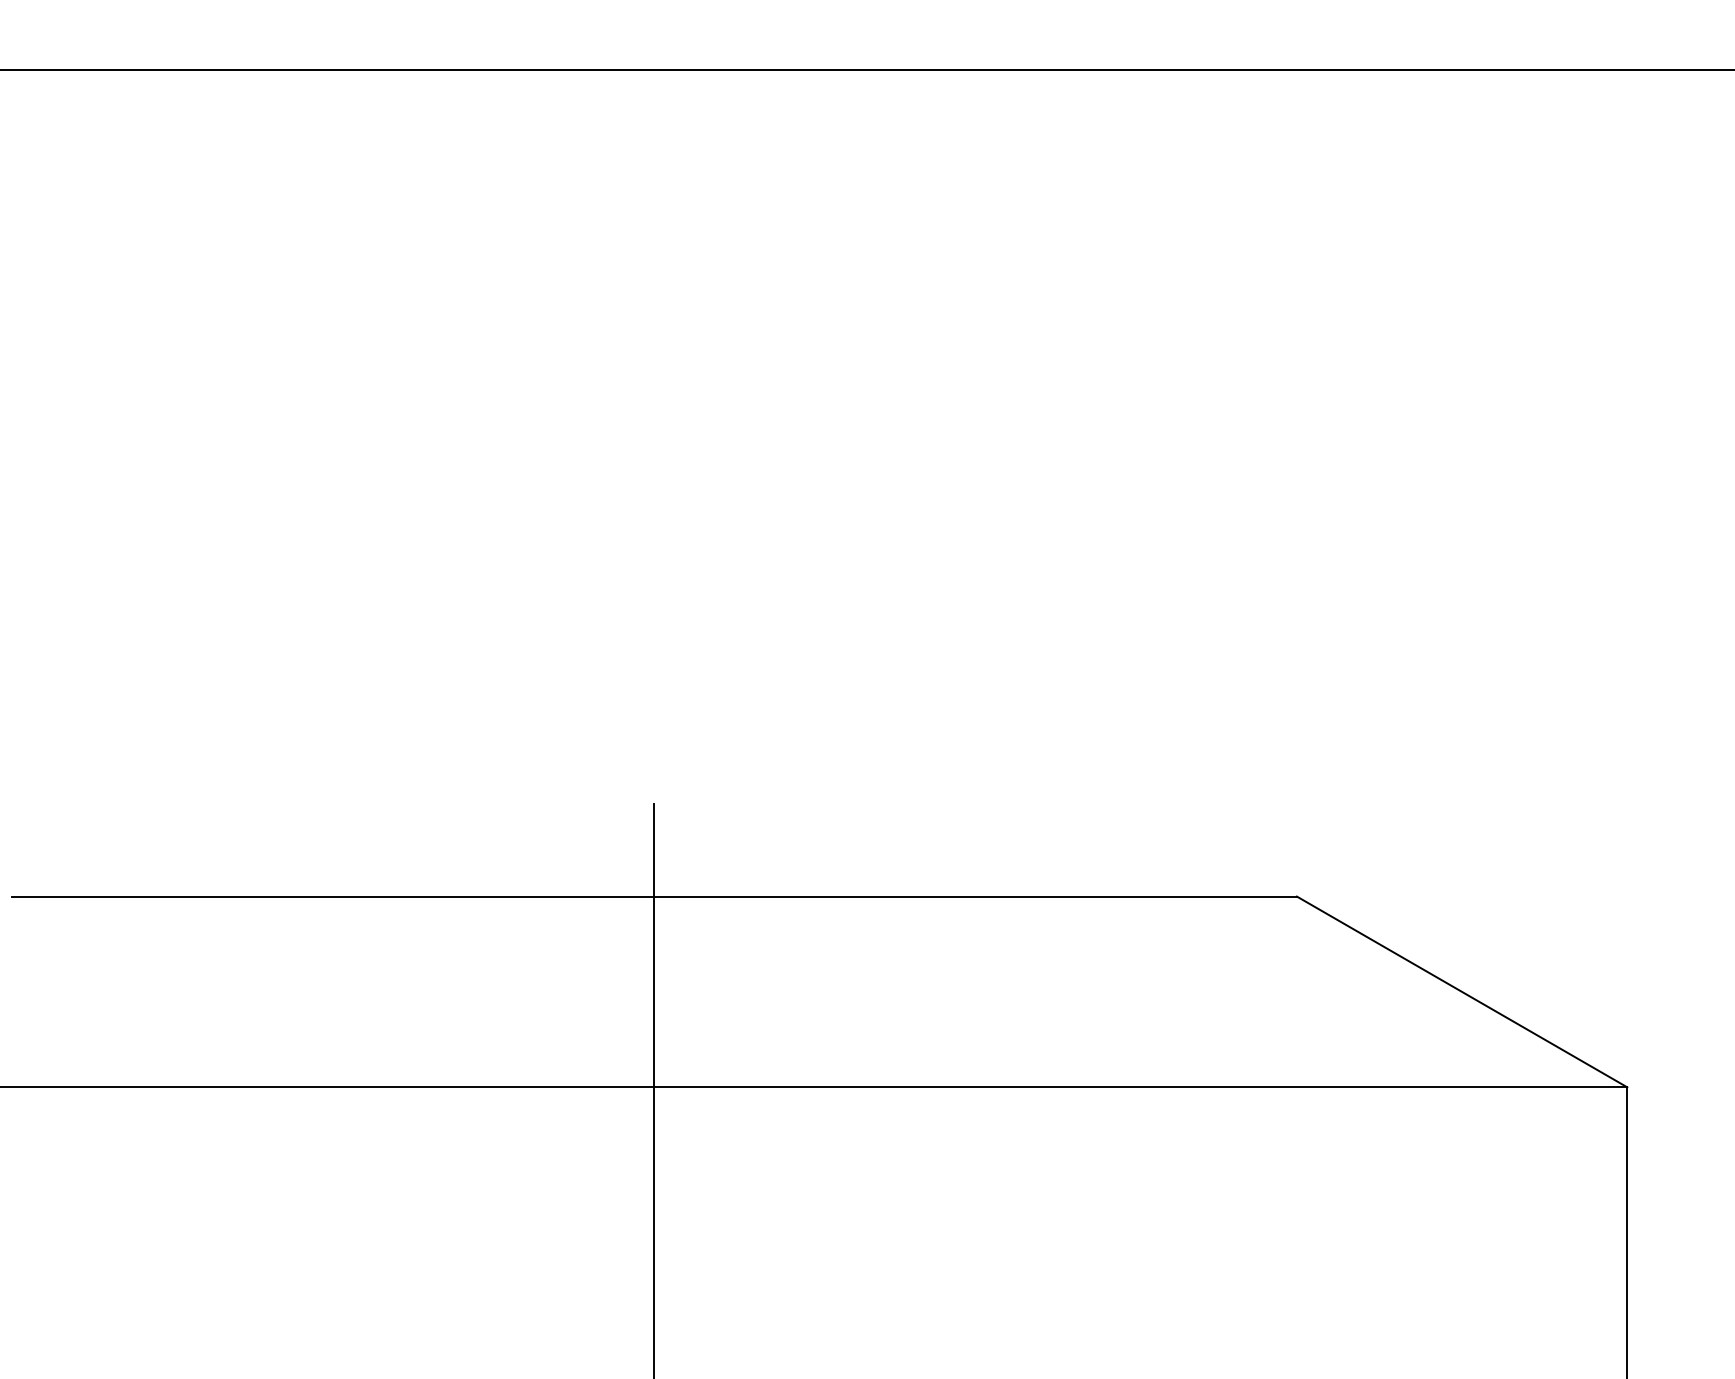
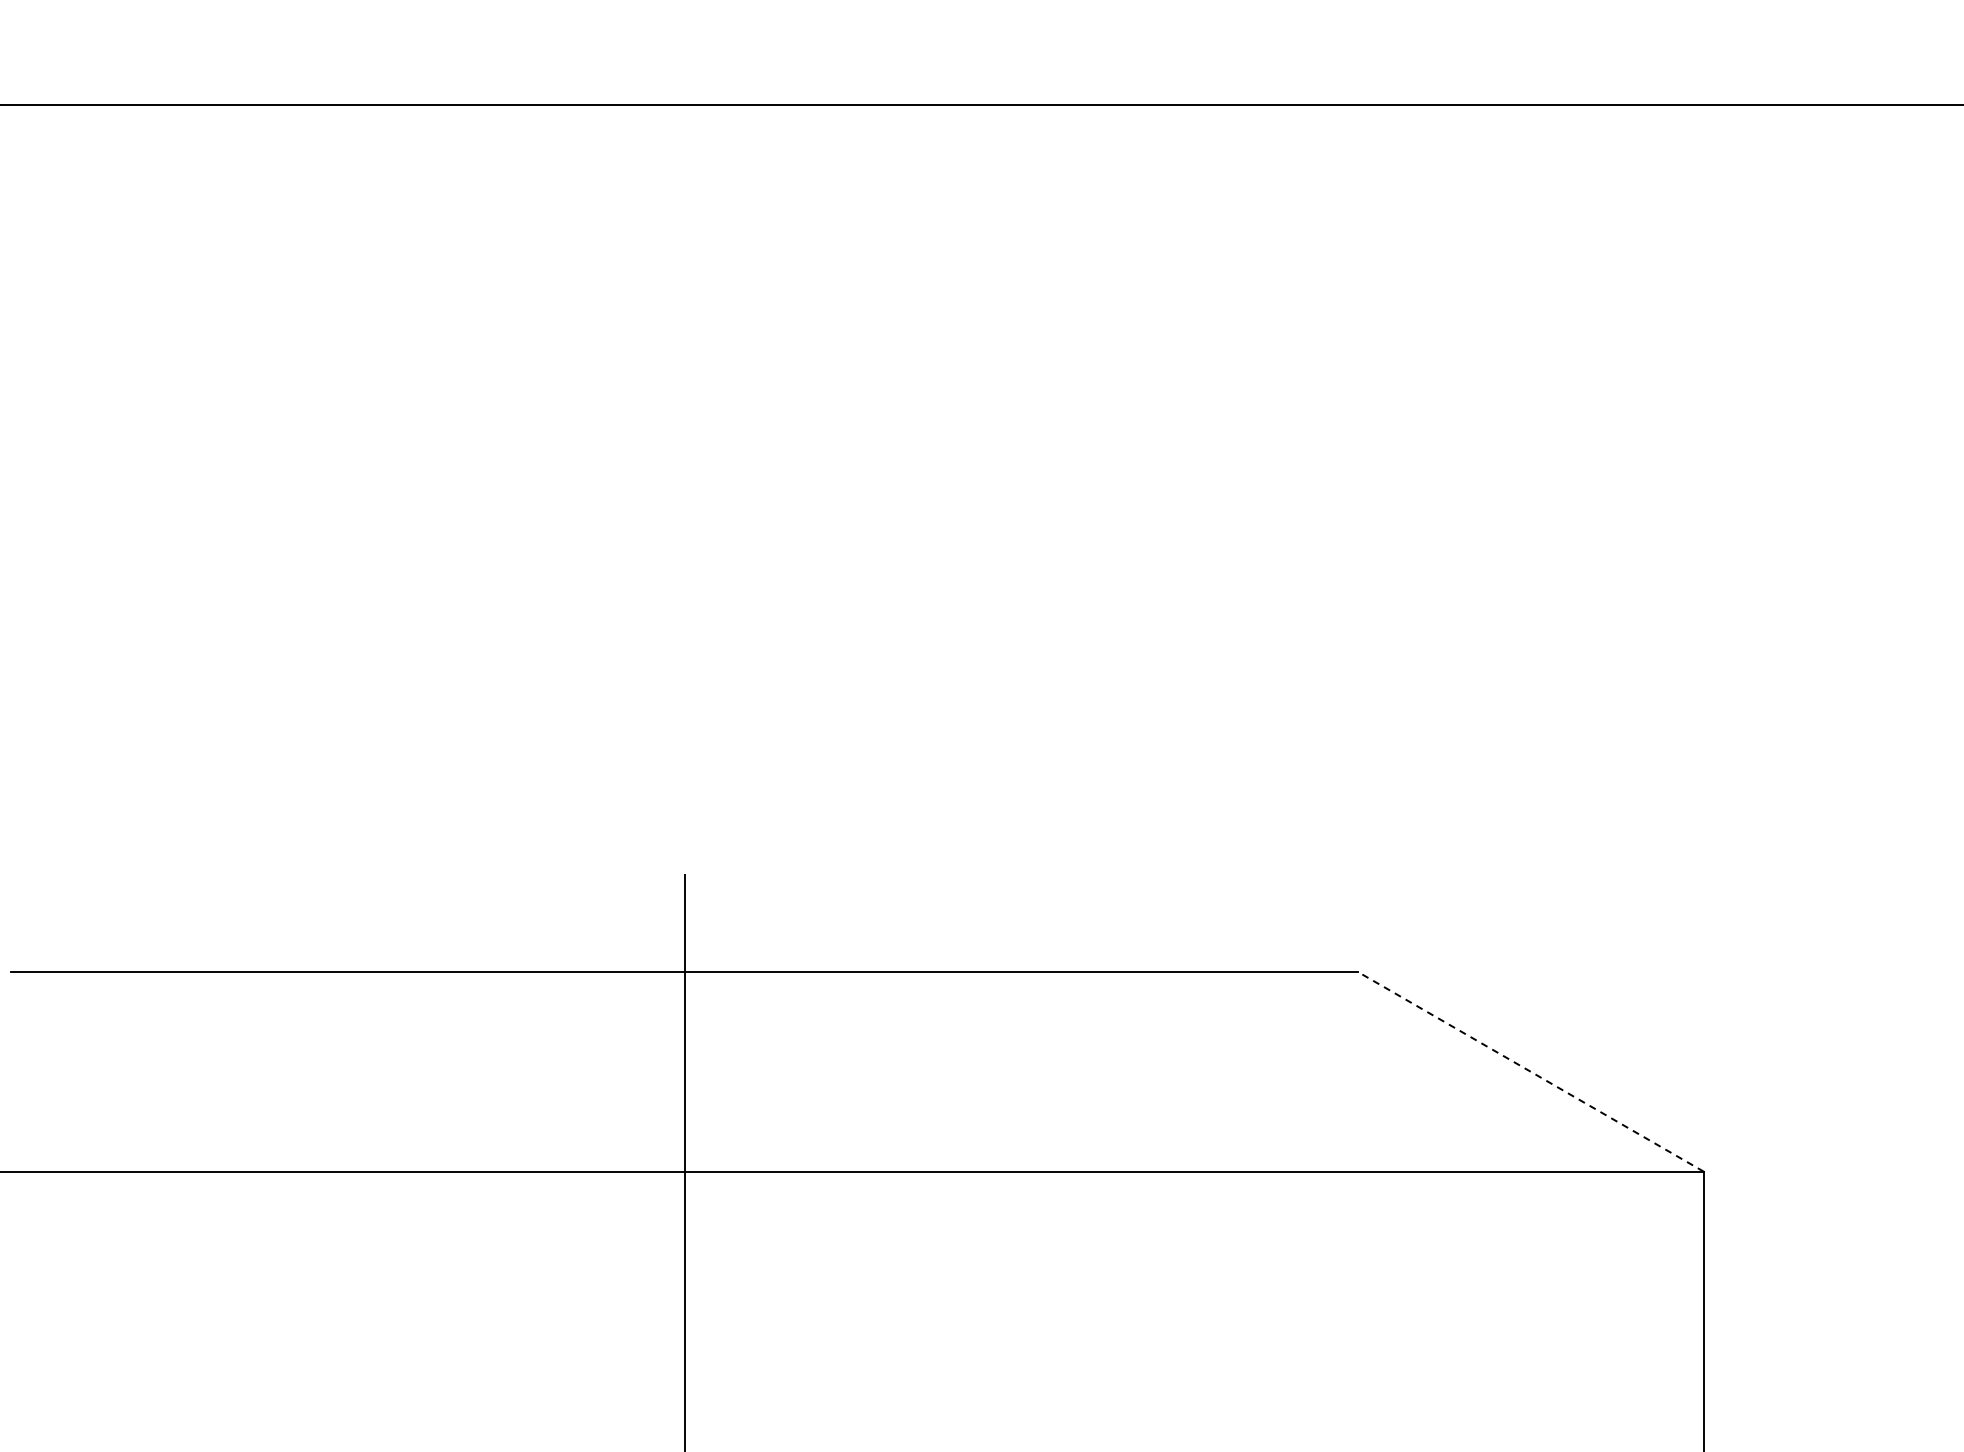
line: (1461, 991) -> (1530, 1071), solid -> dashed

